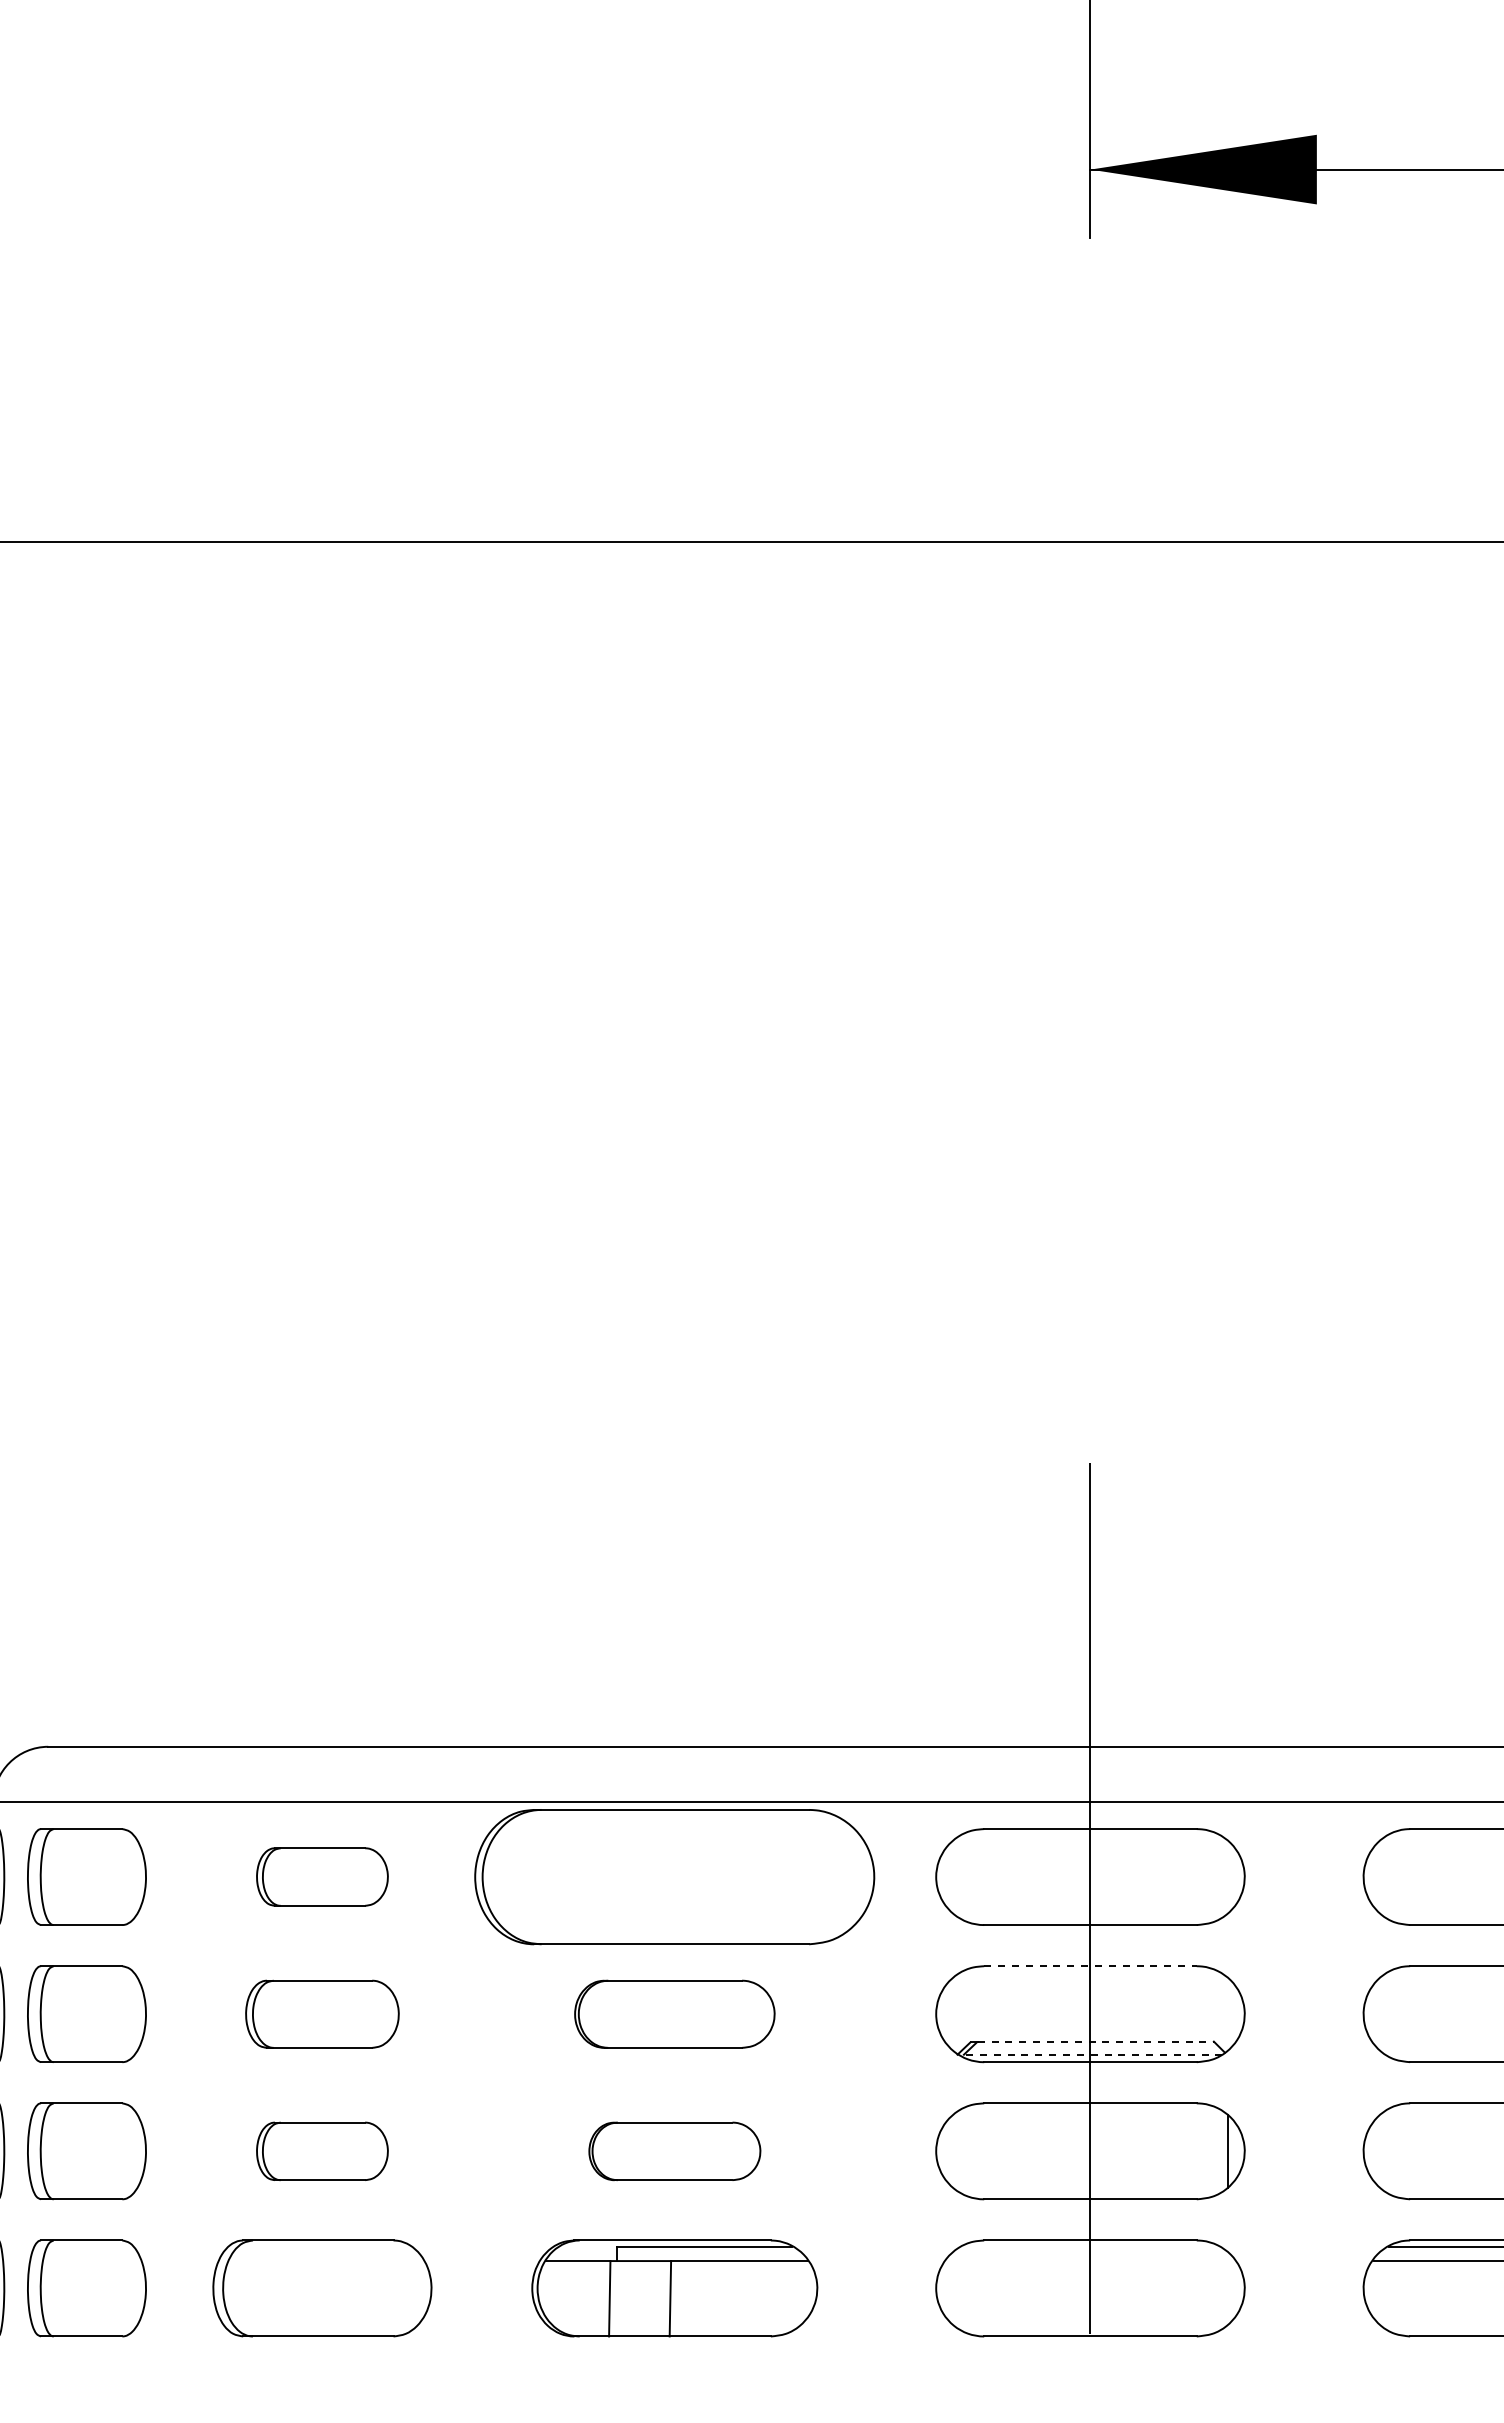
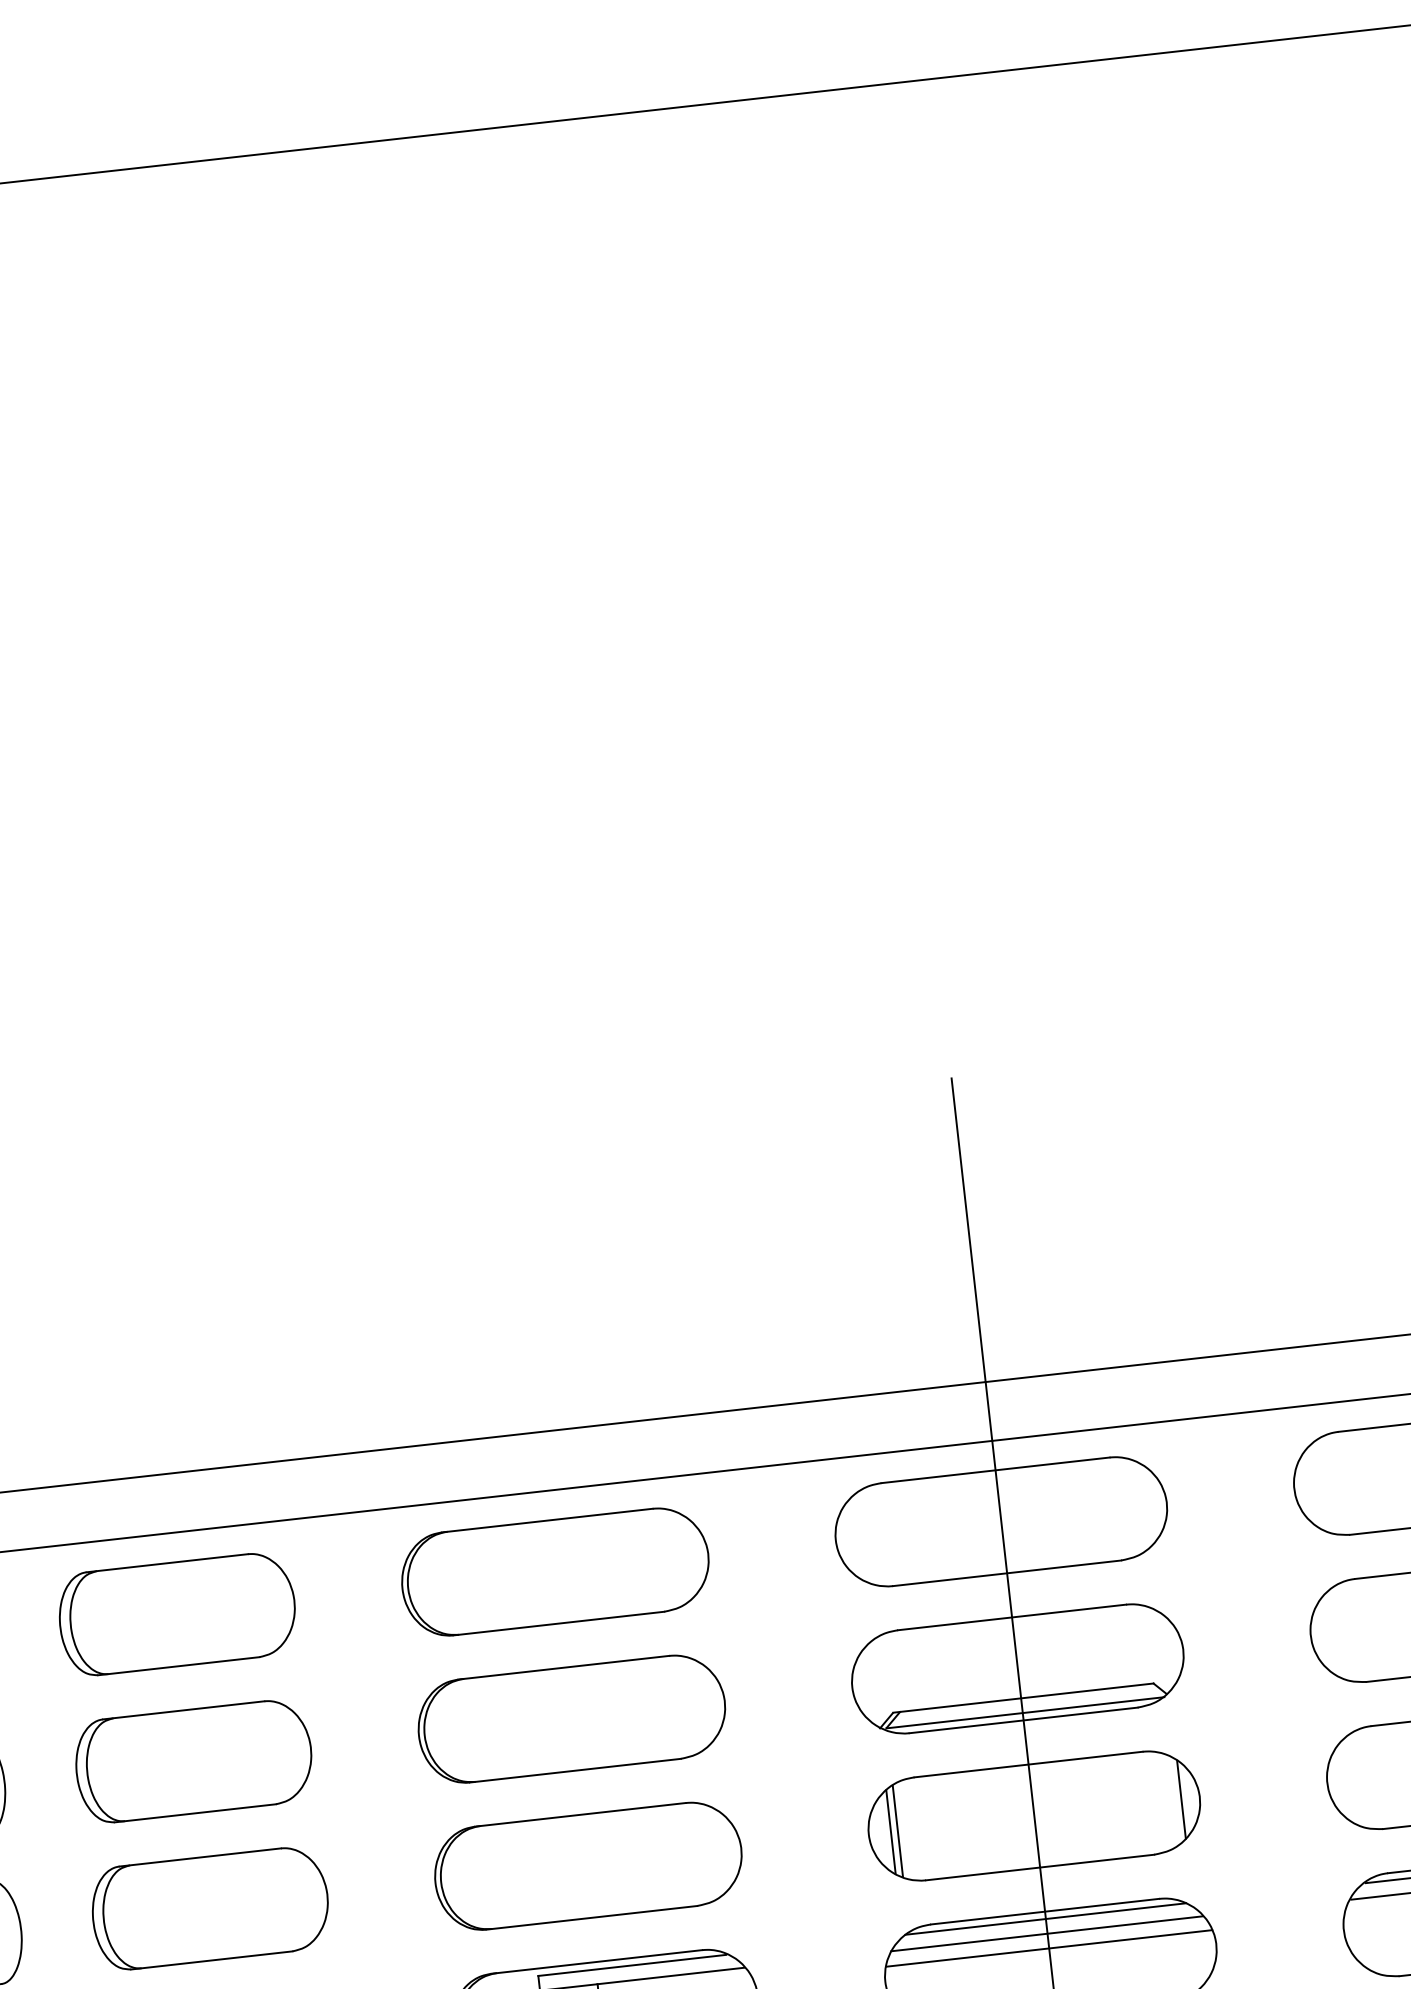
part: (322, 1876) -> (177, 1613), size x1.67
part: (674, 1876) -> (555, 1571), size x0.71
line: (1090, 1966) -> (1012, 1617), dashed -> solid
part: (322, 2014) -> (194, 1761), size x1.43
part: (674, 2014) -> (571, 1719), size x1.43
line: (1096, 2041) -> (1027, 1697), dashed -> solid
line: (1092, 2055) -> (1024, 1712), dashed -> solid
line: (963, 2150) -> (898, 1830), added
part: (322, 2151) -> (210, 1908), size x1.67
part: (674, 2151) -> (588, 1866), size x1.67
line: (956, 2151) -> (890, 1832), added
line: (1090, 2247) -> (1045, 1919), added
line: (1089, 2261) -> (1046, 1934), added
line: (1090, 2274) -> (1049, 1948), added

